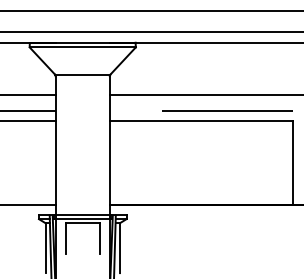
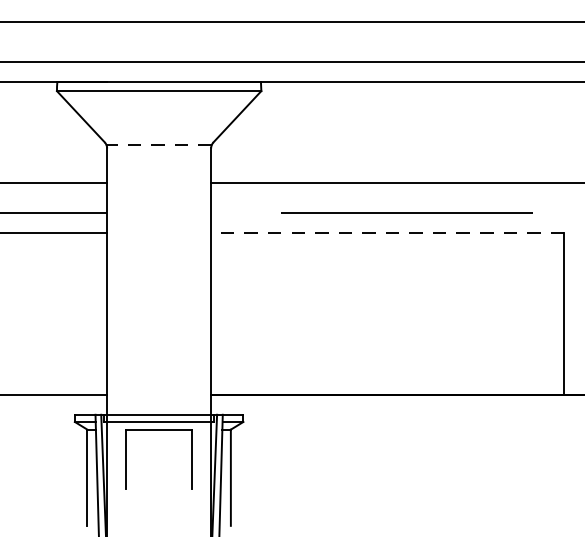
line: (82, 75) -> (158, 145), solid -> dashed
line: (227, 110) -> (407, 212), moved
line: (201, 121) -> (387, 233), solid -> dashed

